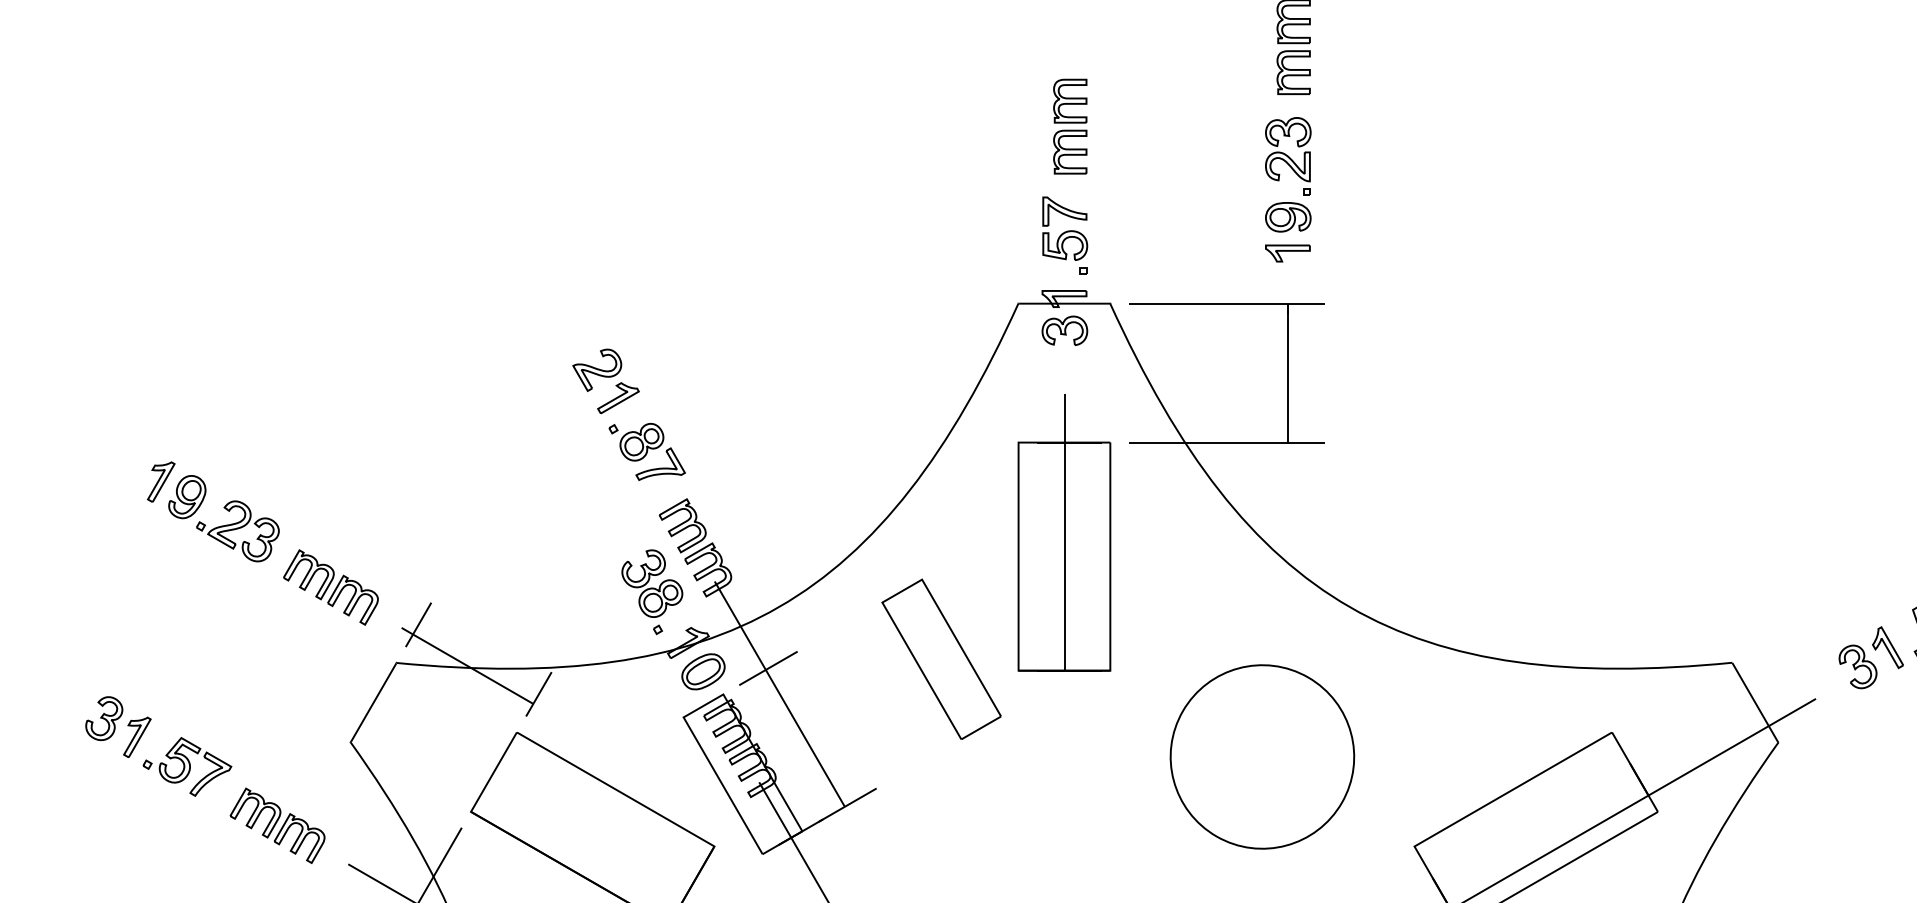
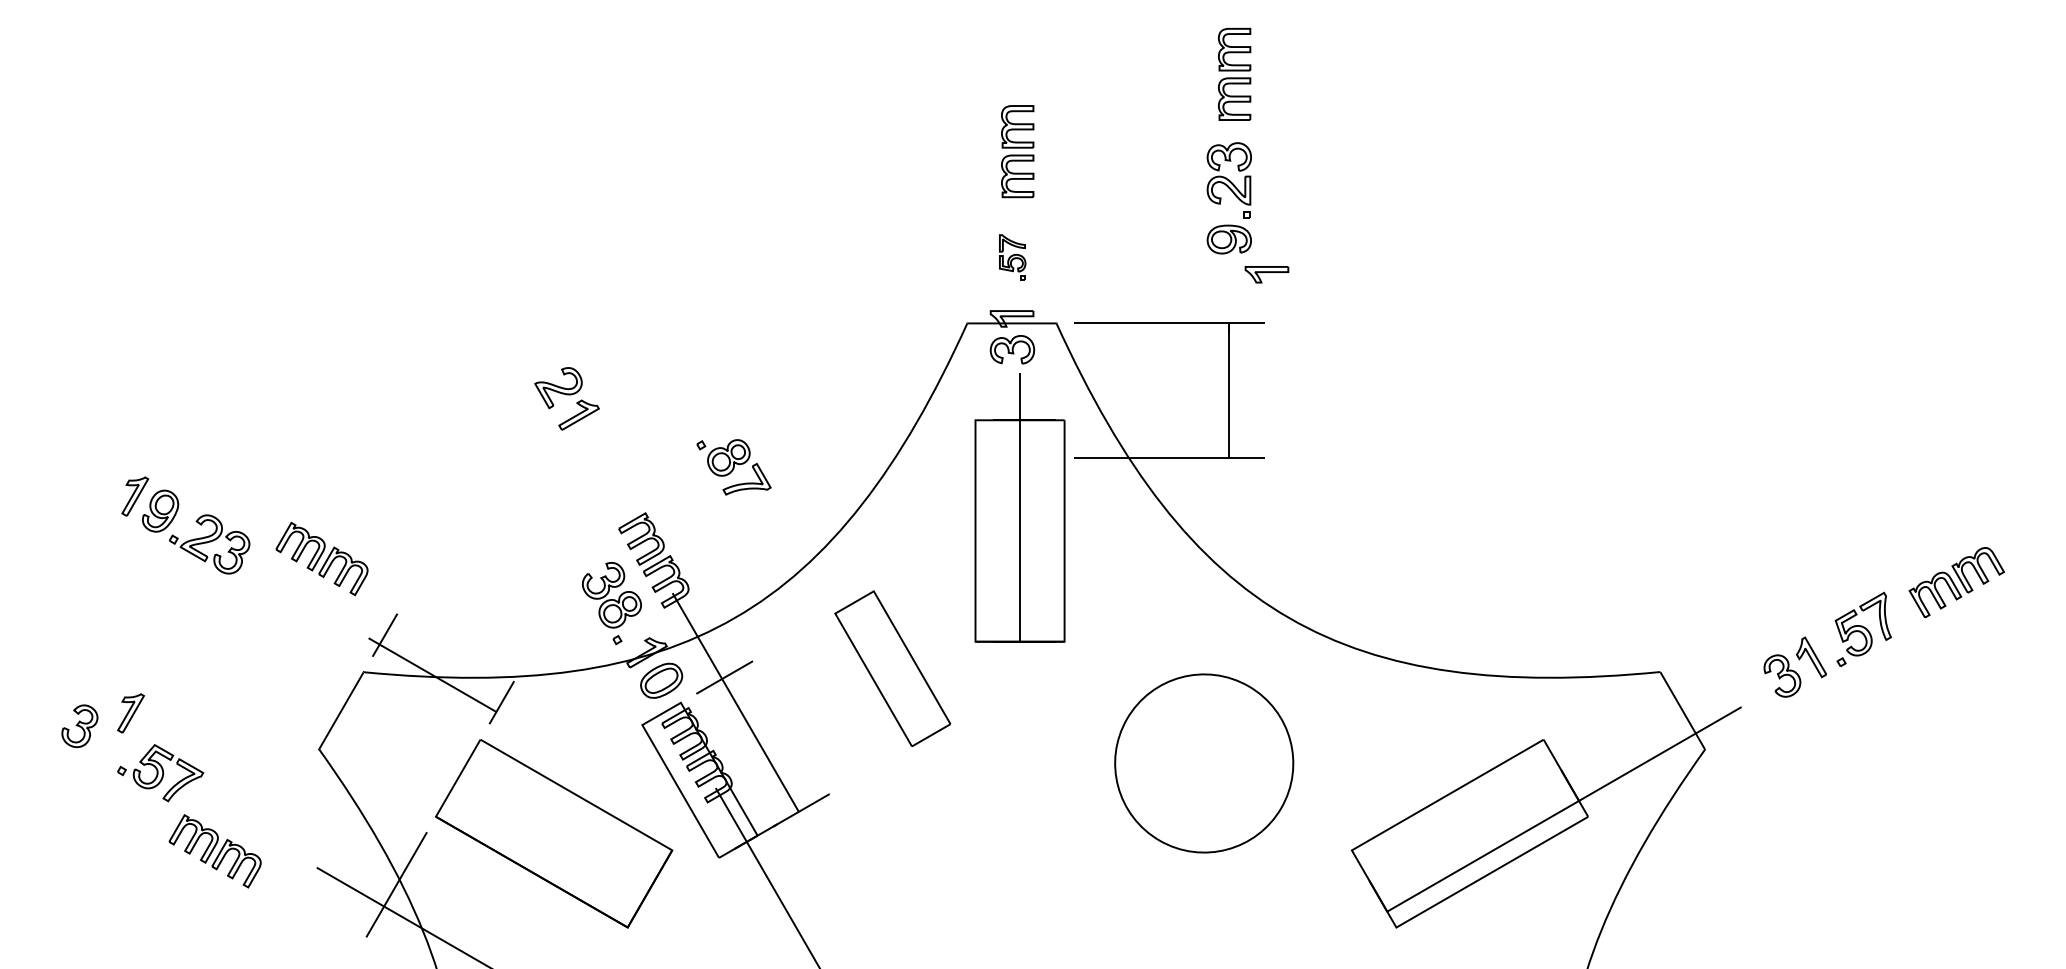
part: (1064, 235) -> (1012, 257), size x0.6
part: (1287, 253) -> (1266, 274), moved
part: (646, 452) -> (733, 467), moved
part: (1063, 532) -> (1019, 507), moved
part: (330, 587) -> (321, 558), moved
part: (136, 737) -> (130, 713), moved
part: (276, 826) -> (214, 851), moved

